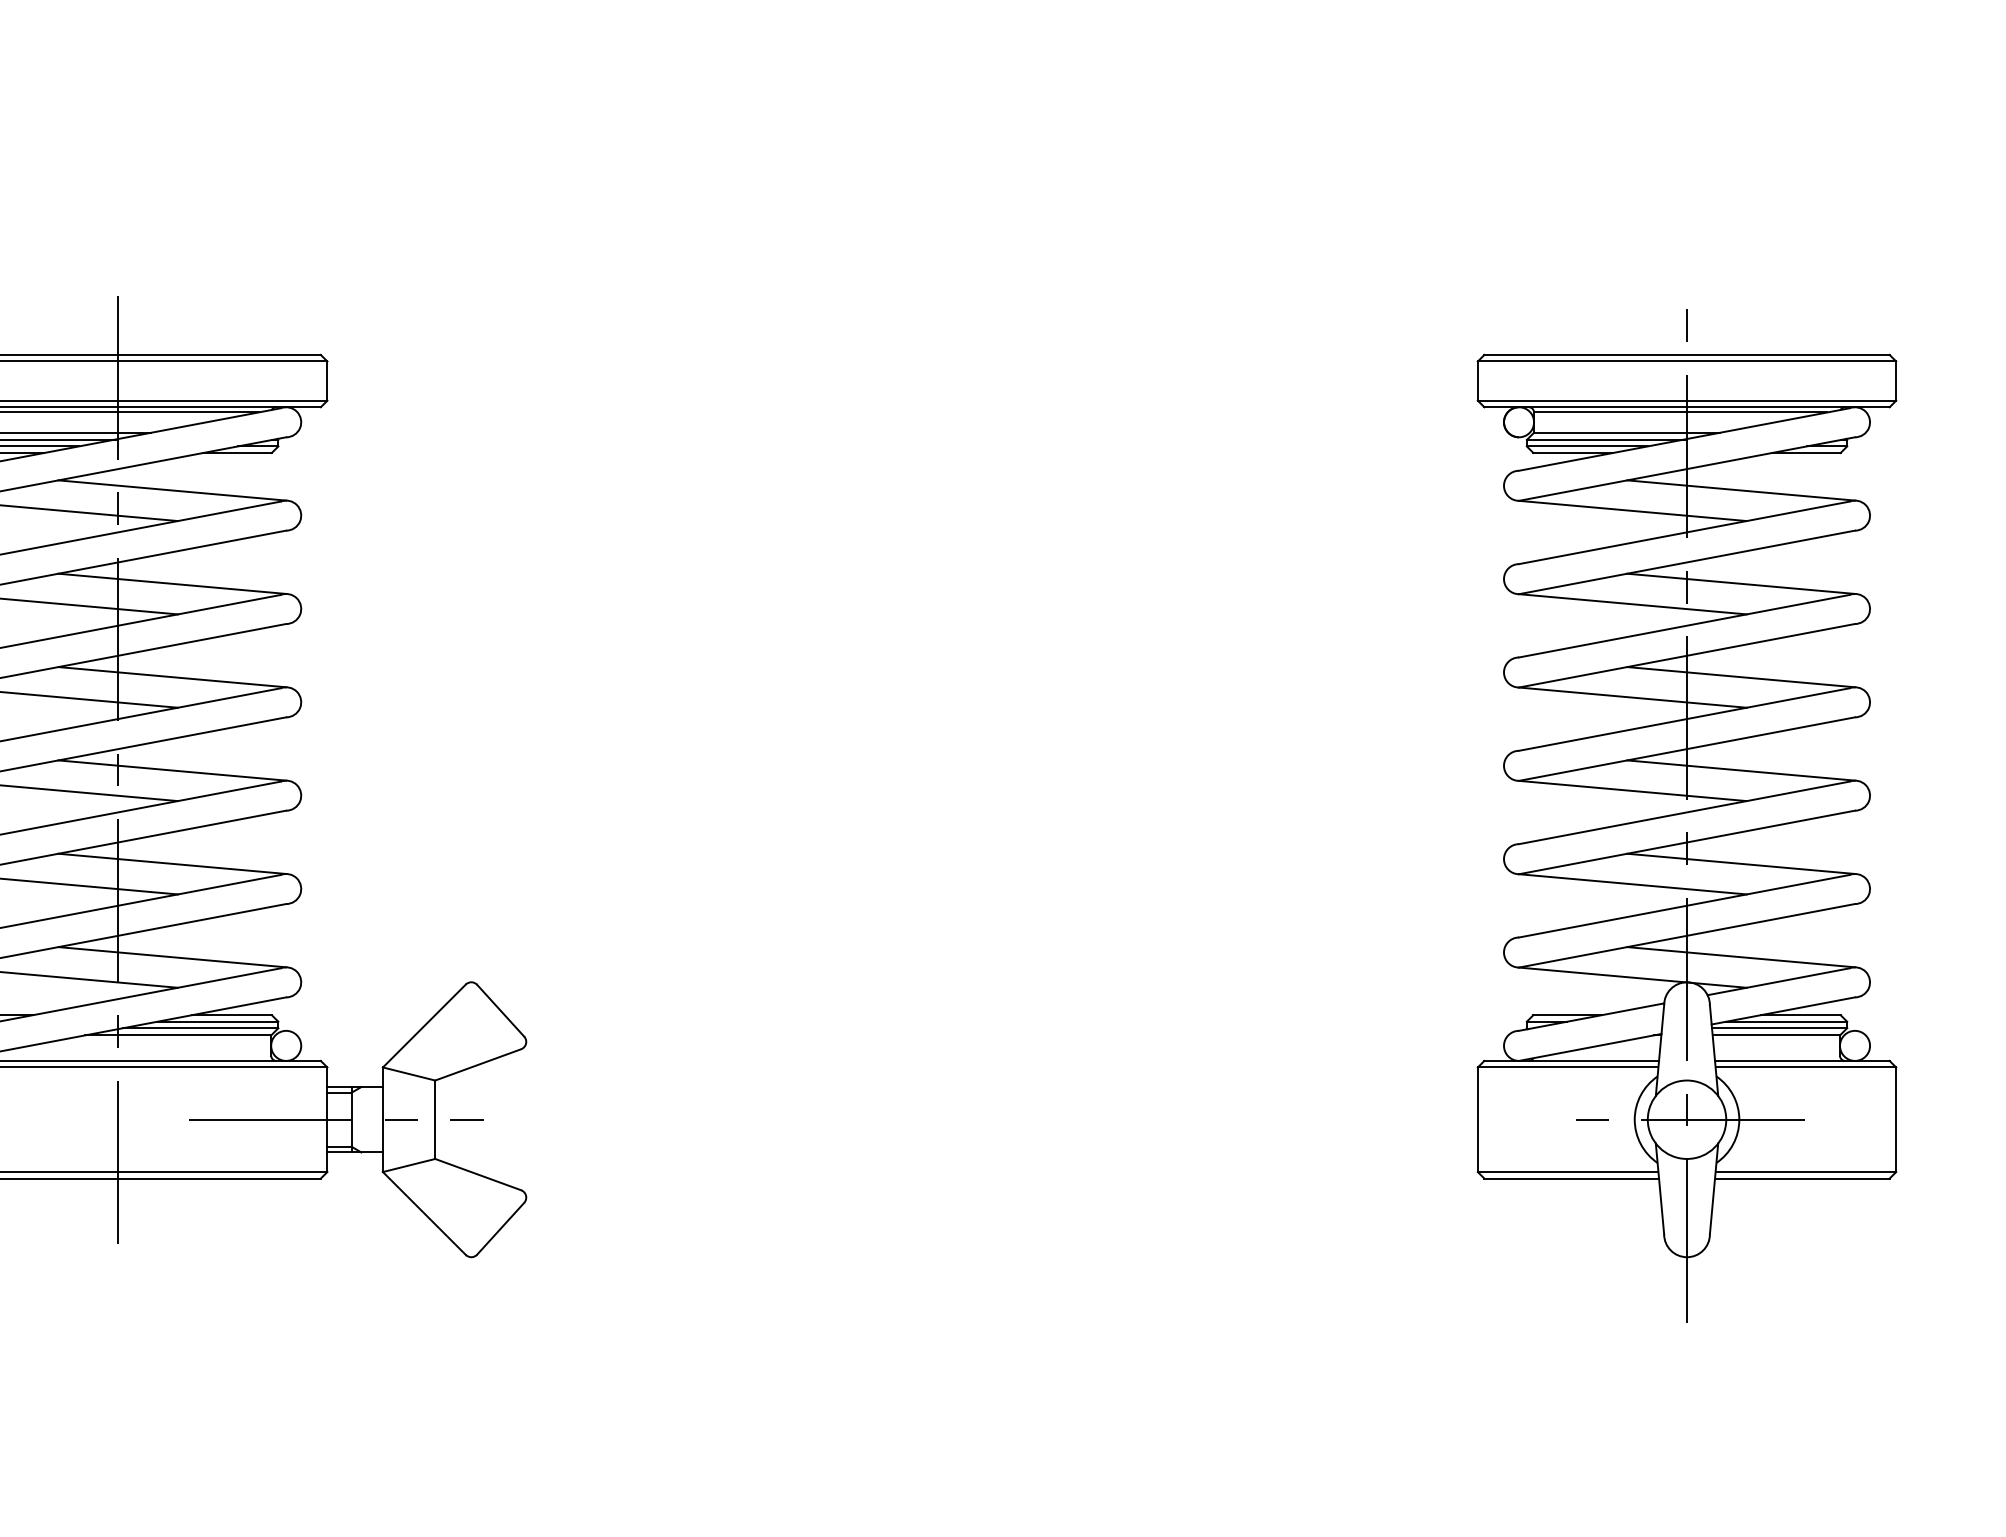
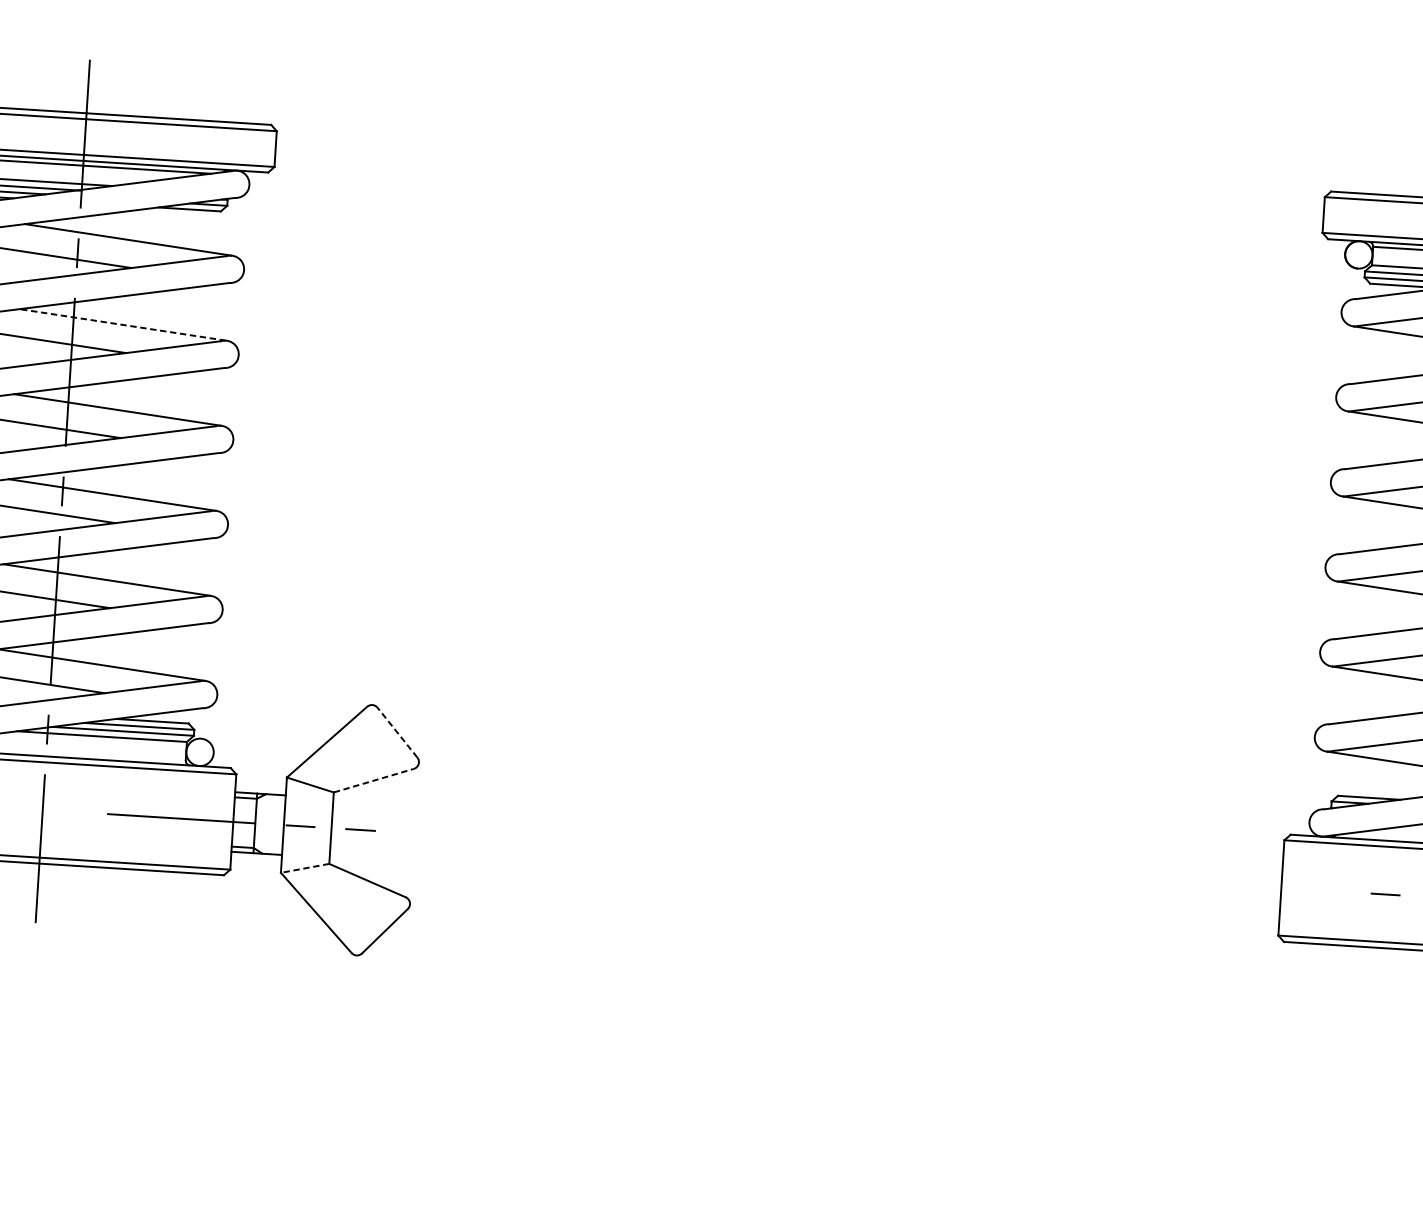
line: (171, 583) -> (122, 324), solid -> dashed
line: (500, 1010) -> (397, 732), solid -> dashed
line: (478, 1064) -> (374, 780), solid -> dashed
line: (409, 1165) -> (305, 868), solid -> dashed

